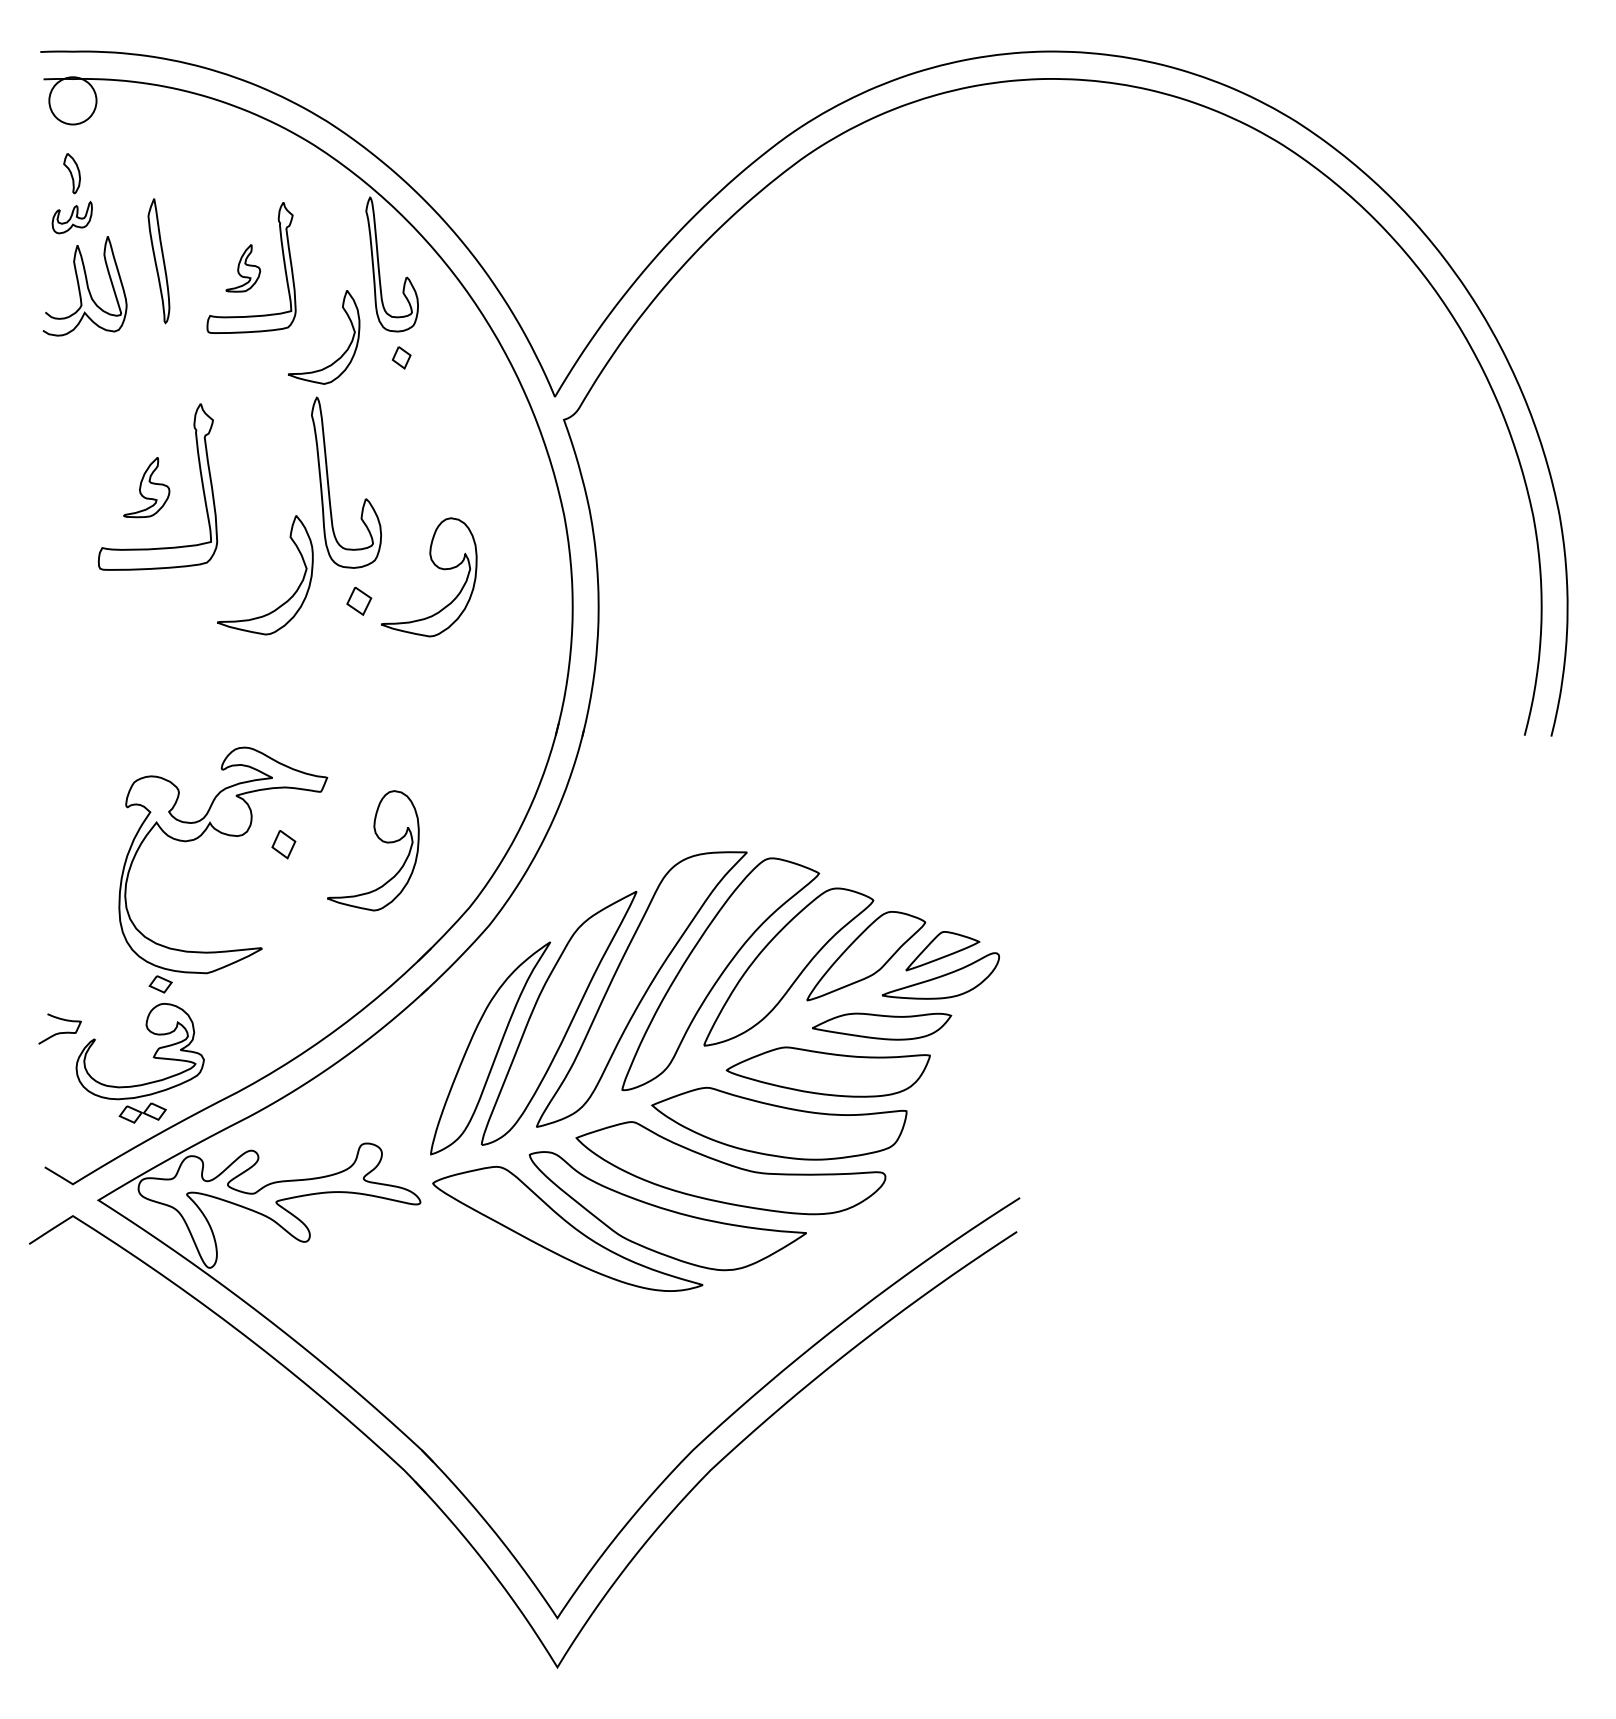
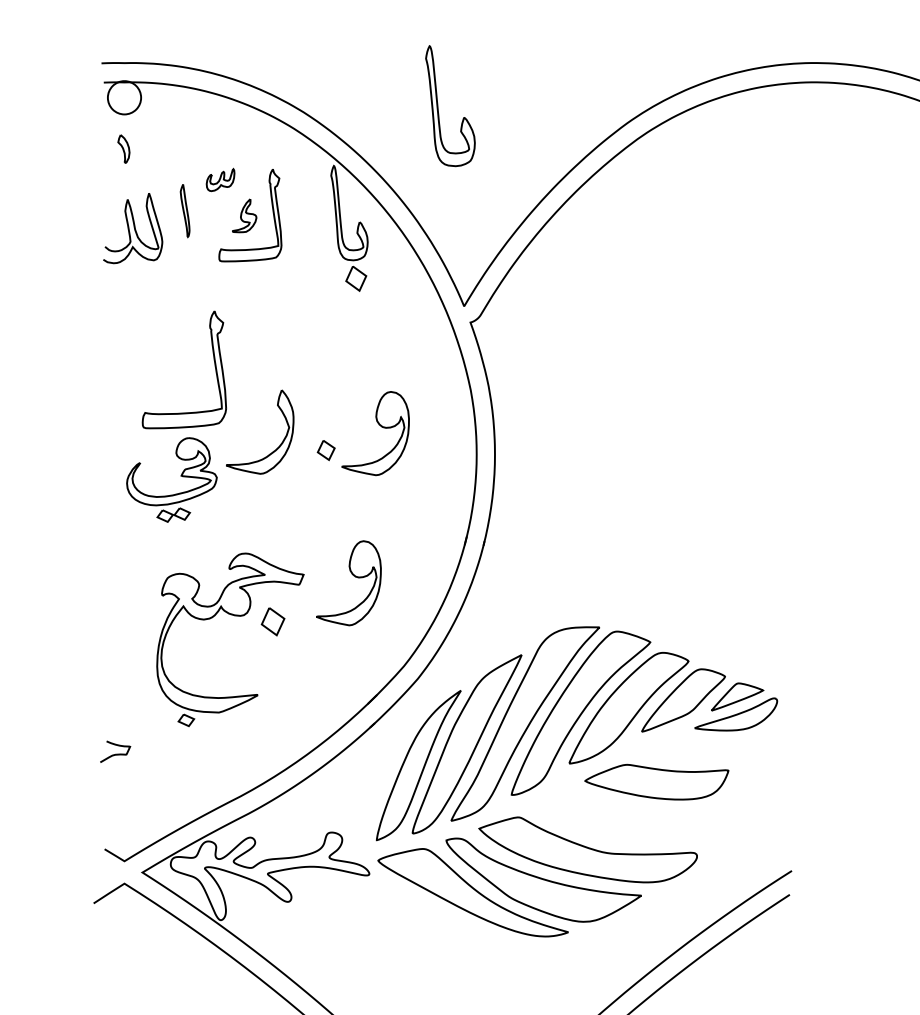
part: (71, 217) -> (220, 179), moved
part: (158, 261) -> (184, 210), size x0.6
part: (343, 352) -> (315, 275), removed
part: (401, 357) -> (356, 278), size x1.6
part: (329, 484) -> (438, 107), moved
part: (146, 487) -> (176, 370), removed
part: (381, 841) -> (354, 576), moved
part: (283, 844) -> (272, 621), size x1.4
part: (882, 1026) -> (695, 750), removed
part: (152, 1057) -> (180, 475), moved
part: (779, 1123) -> (622, 818), removed

